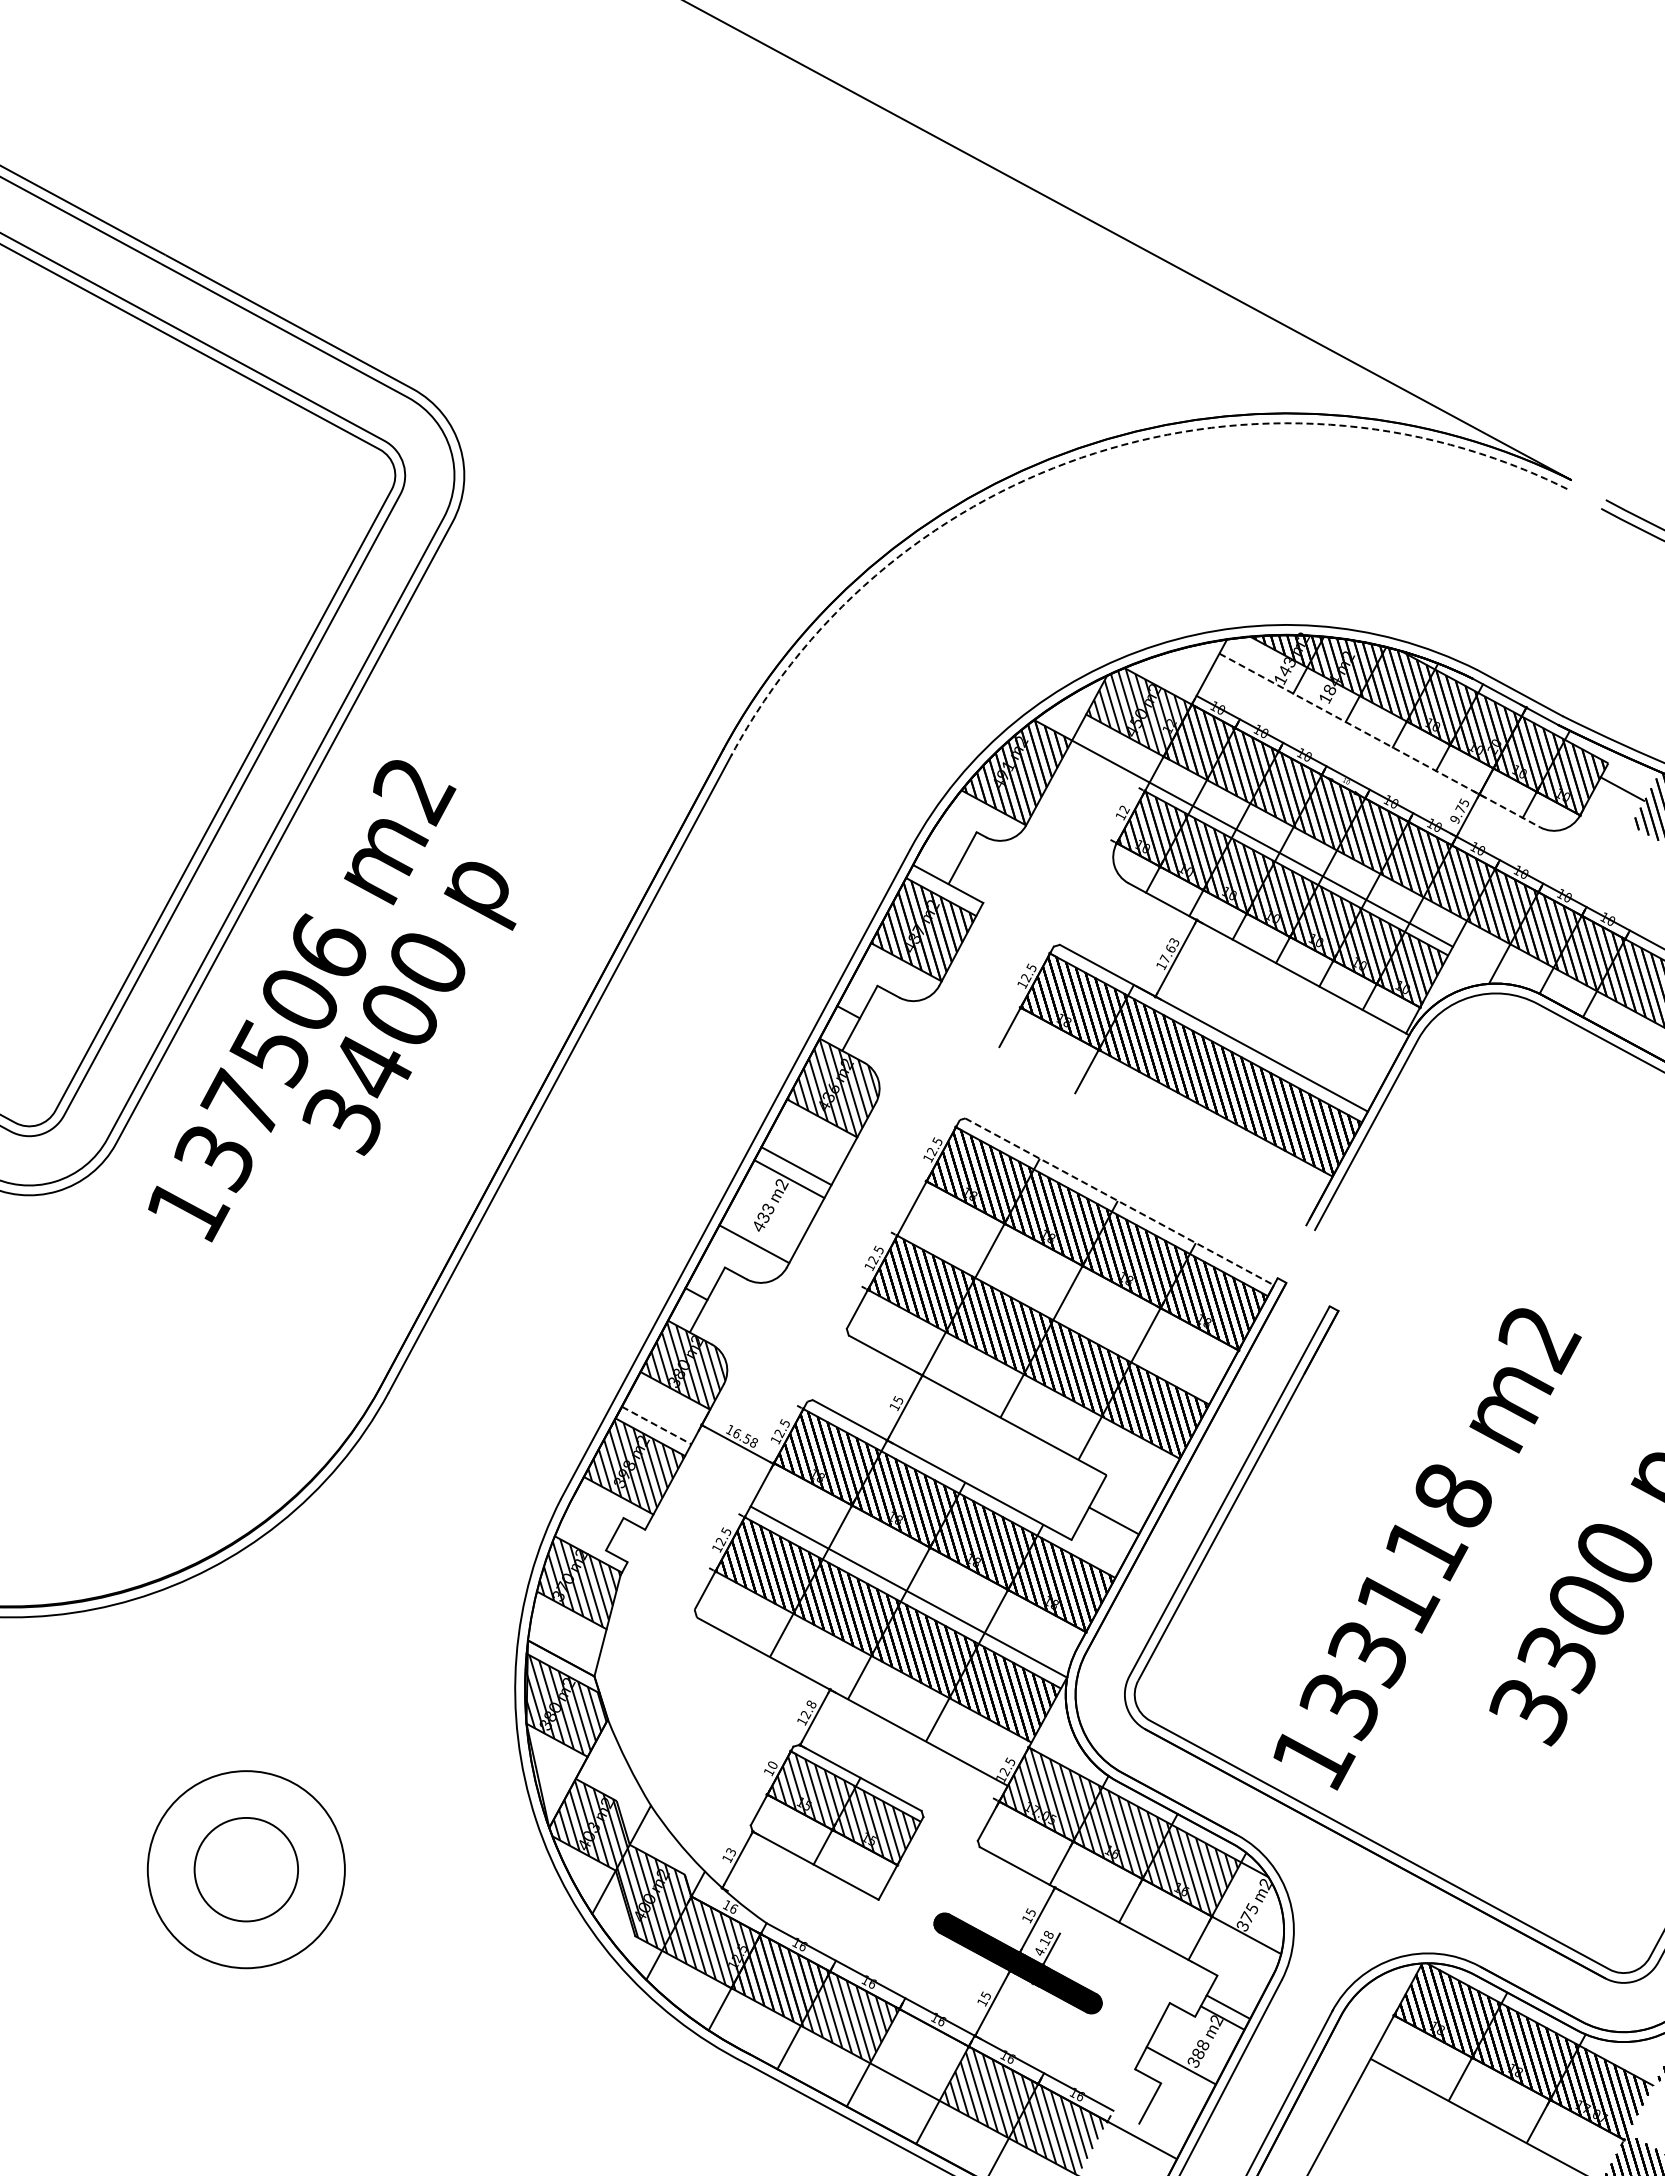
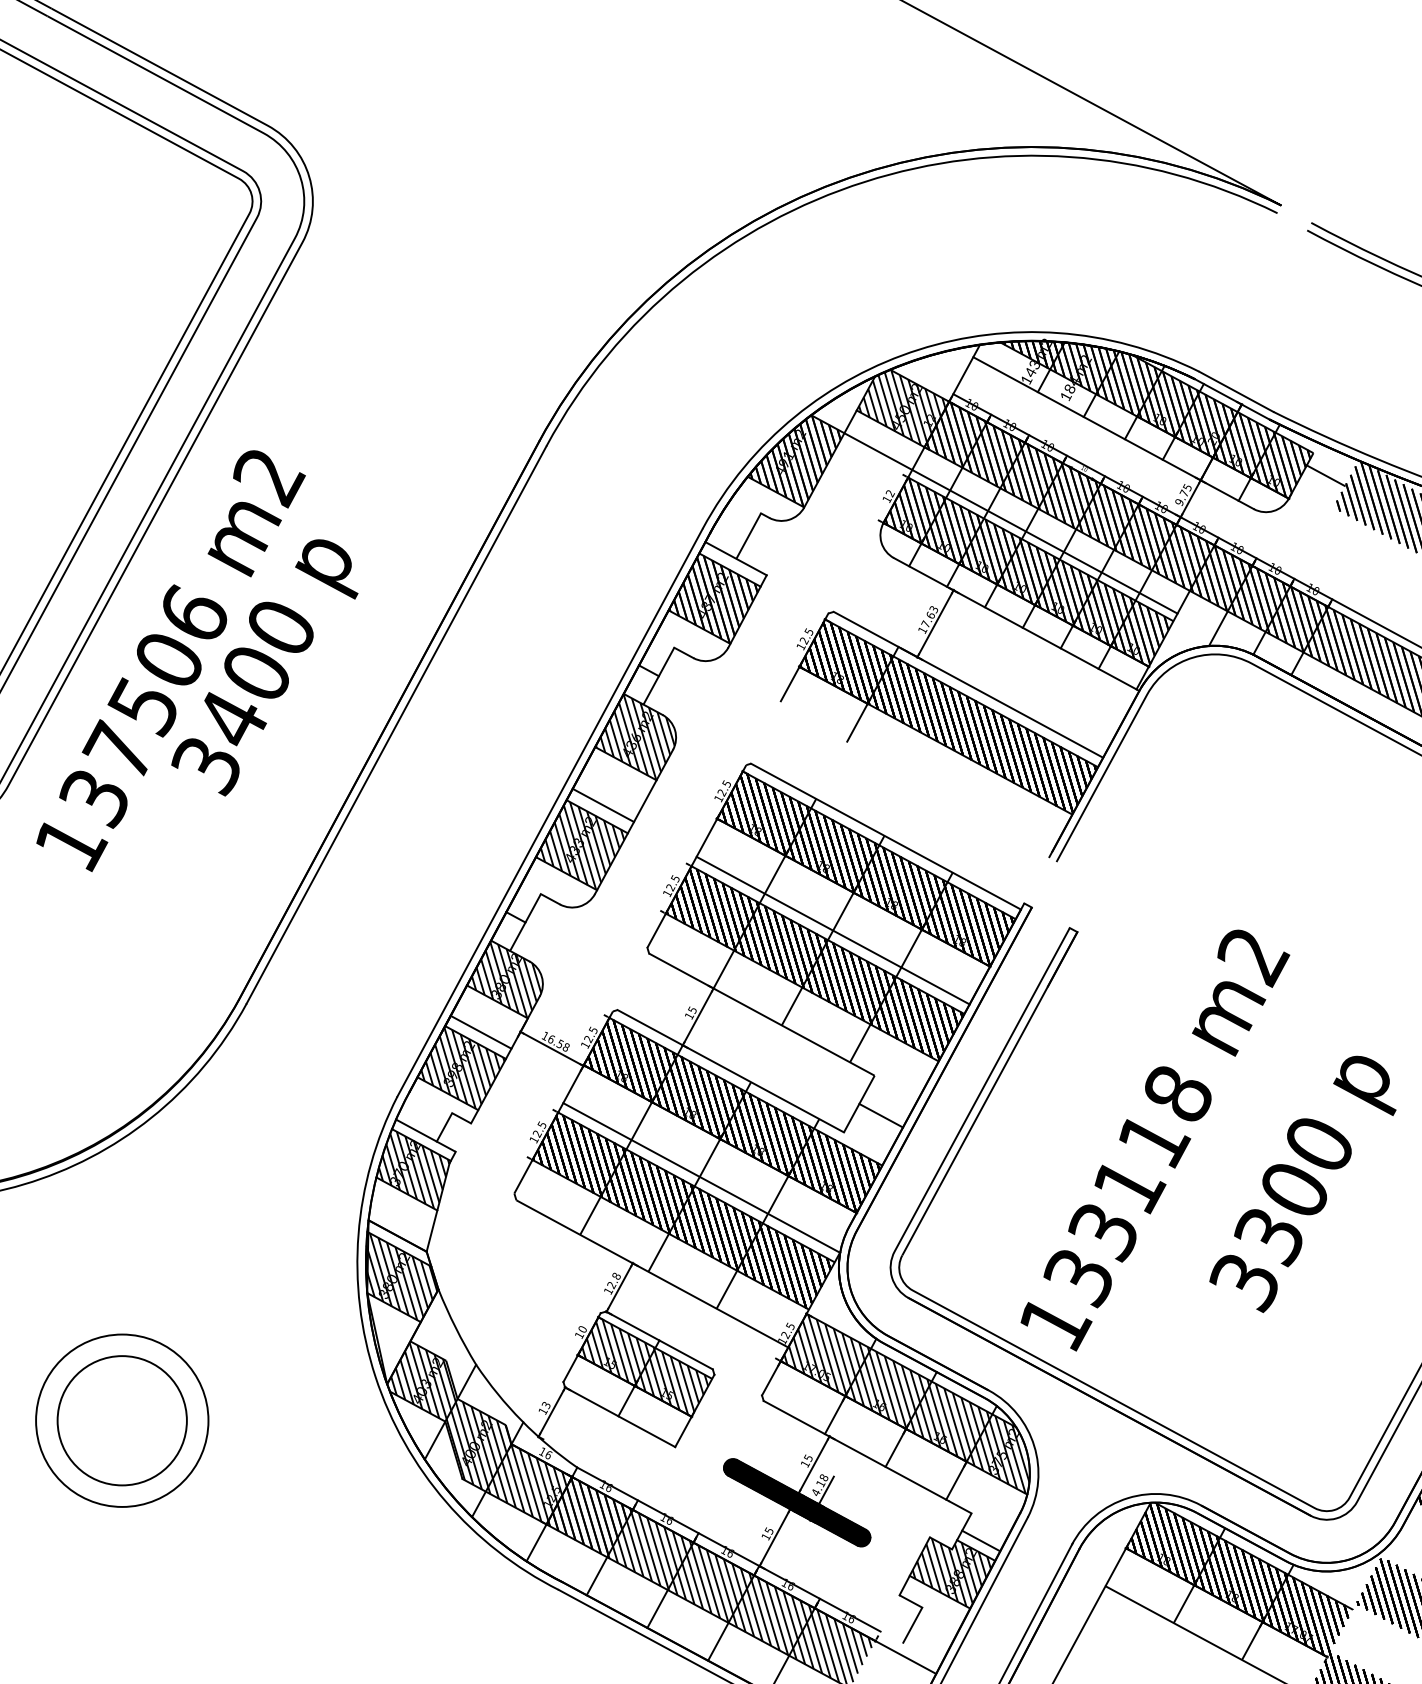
arc: (1095, 453) -> (864, 182), dashed -> solid
line: (1380, 740) -> (1114, 433), dashed -> solid
line: (1120, 1202) -> (886, 837), dashed -> solid
hatch: (769, 1212) -> (579, 845), added
line: (1059, 1308) -> (833, 929), added
line: (657, 1425) -> (481, 1032), dashed -> solid
line: (582, 1537) -> (416, 1130), added
circle: (246, 1869) -> (122, 1420), size x1.43
hatch: (1249, 1908) -> (999, 1454), added
hatch: (1194, 2043) -> (951, 1572), added
hatch: (917, 2056) -> (709, 1584), added

